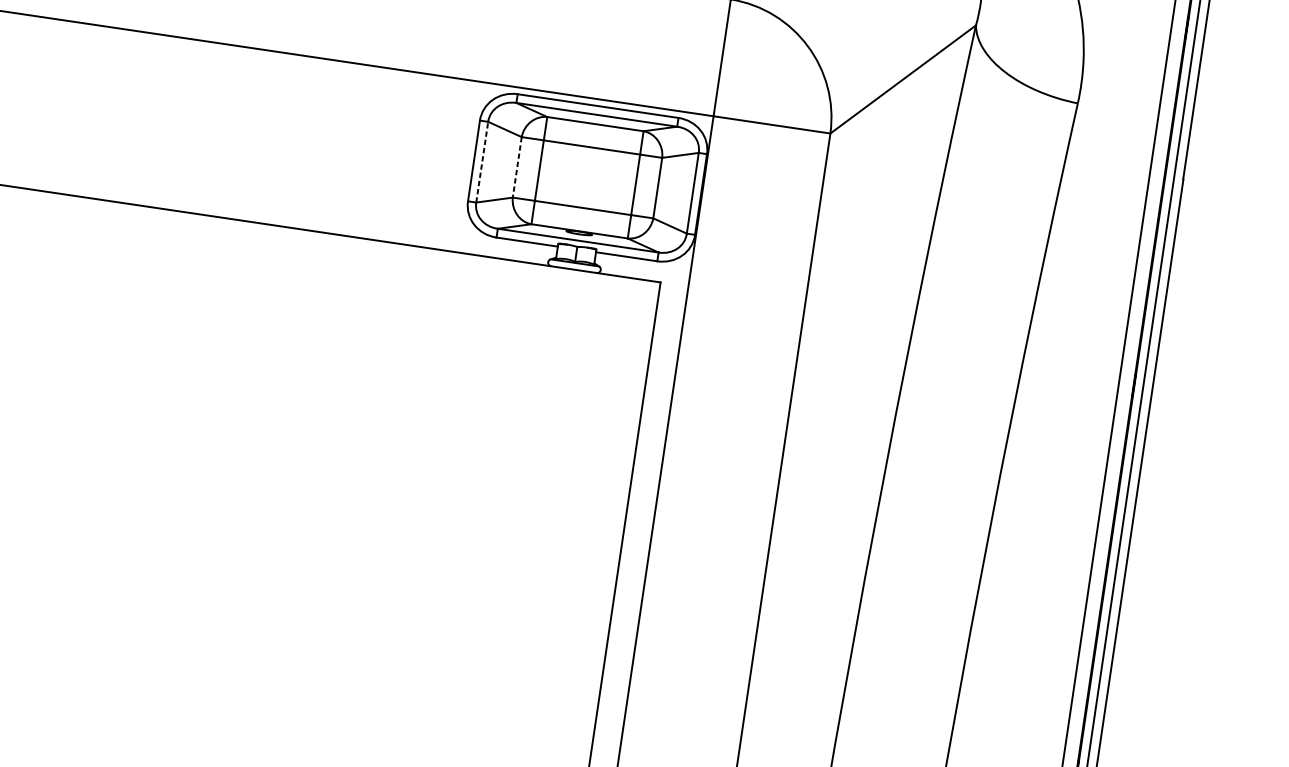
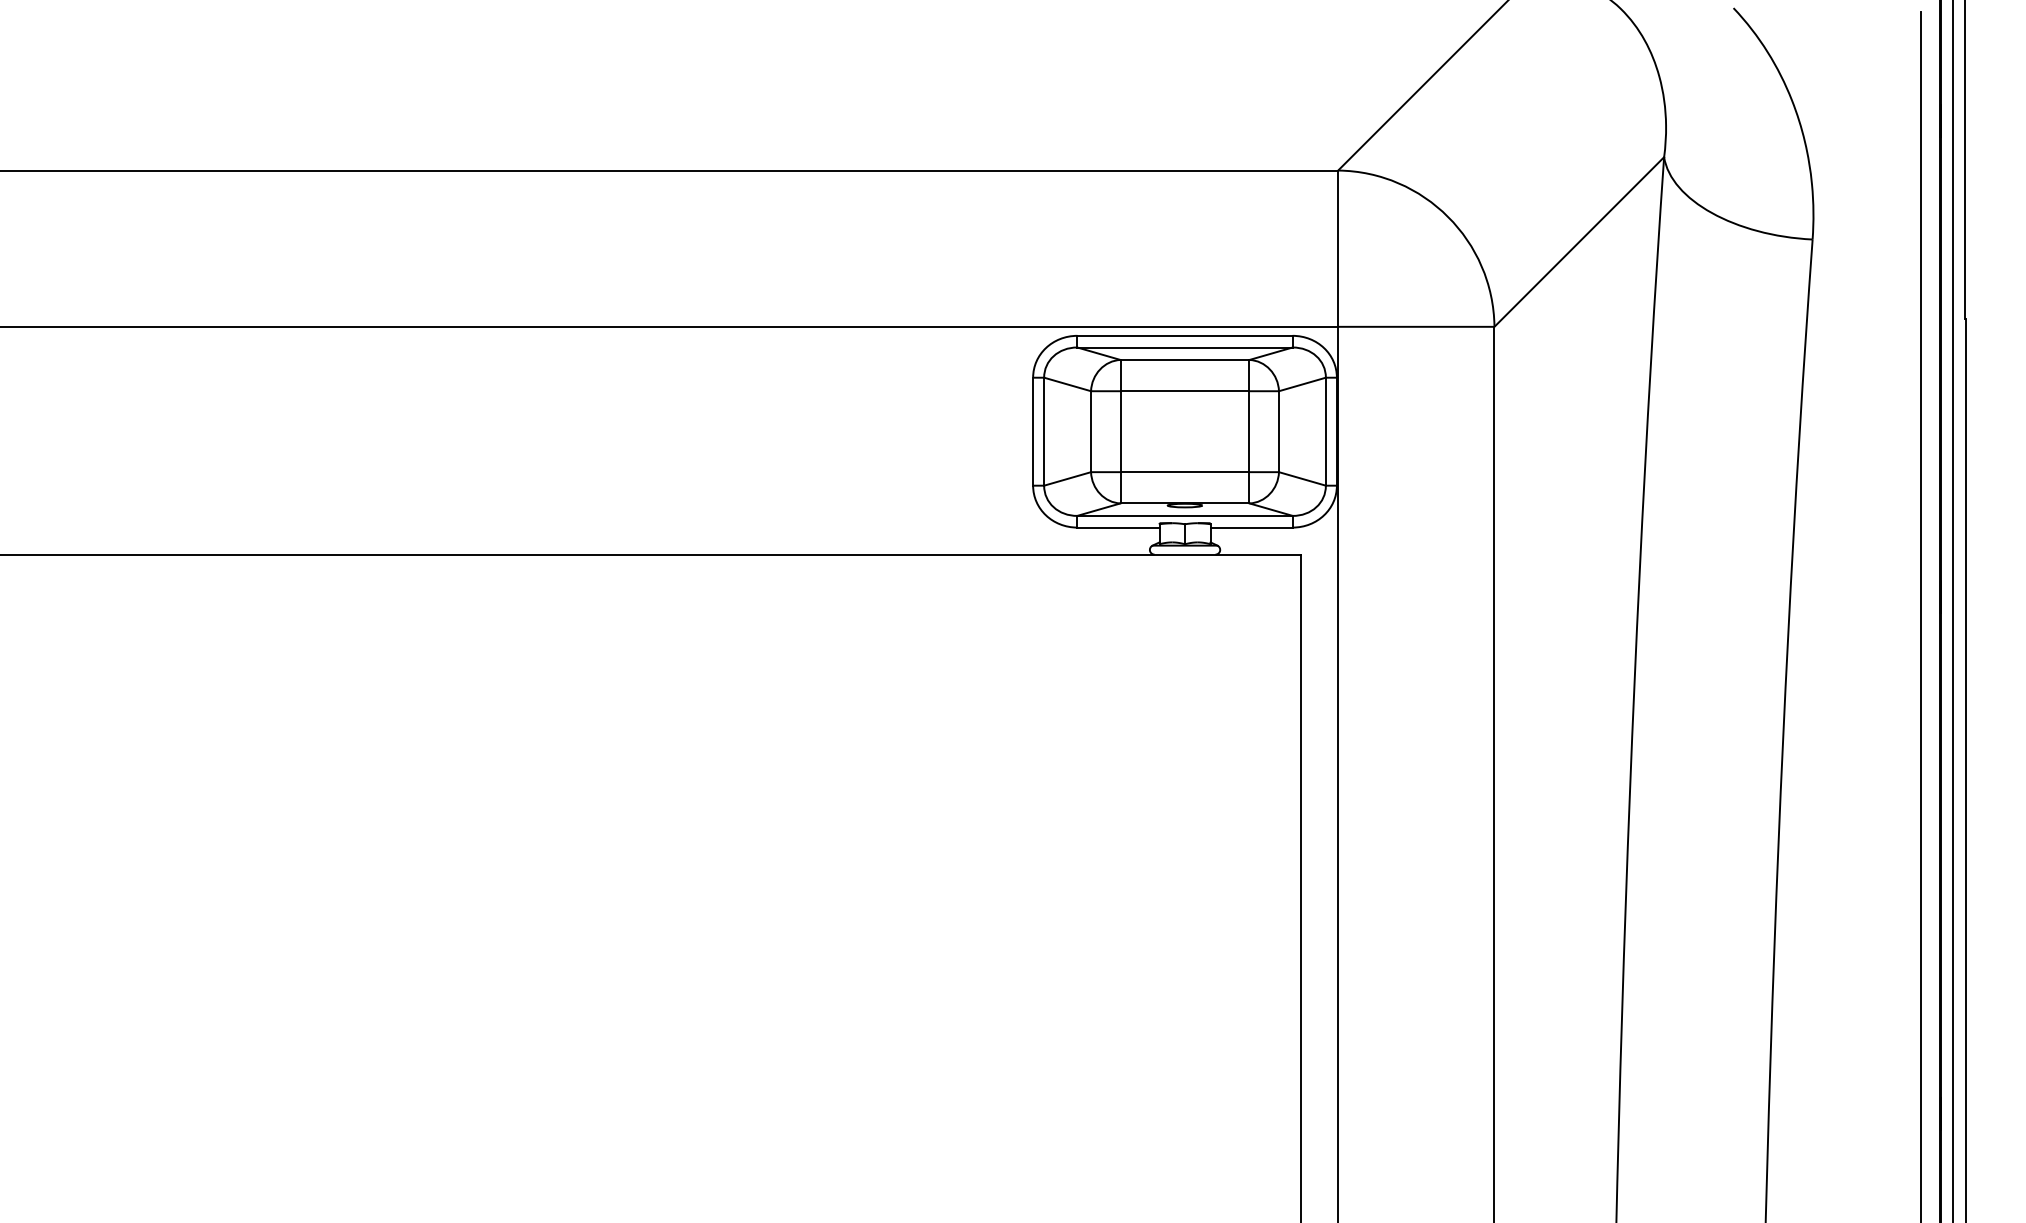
line: (482, 162) -> (1044, 431), dashed -> solid
line: (517, 168) -> (1091, 432), dashed -> solid

